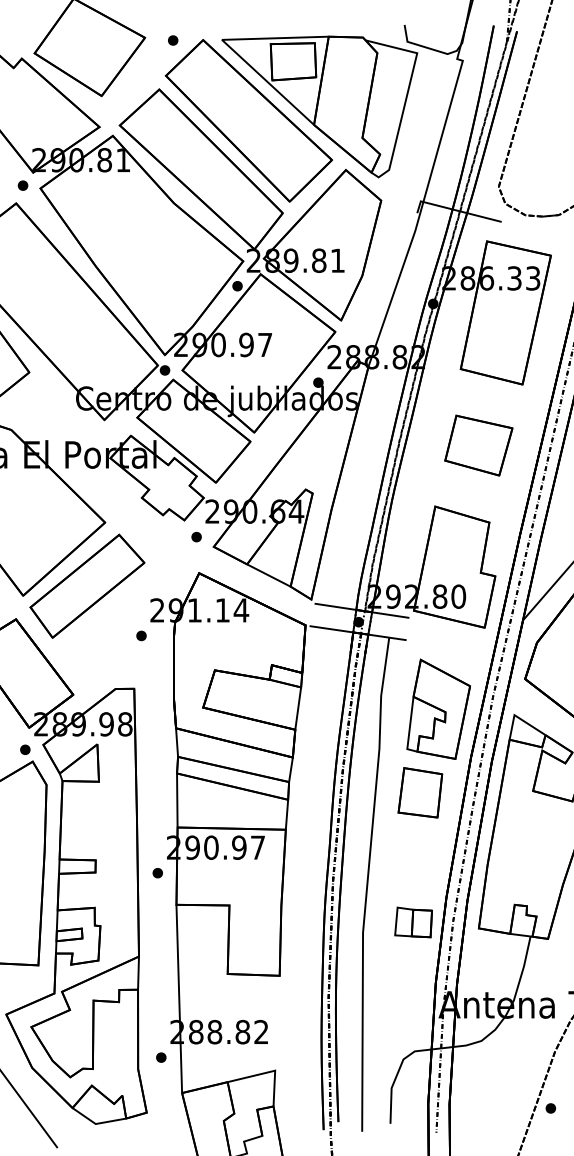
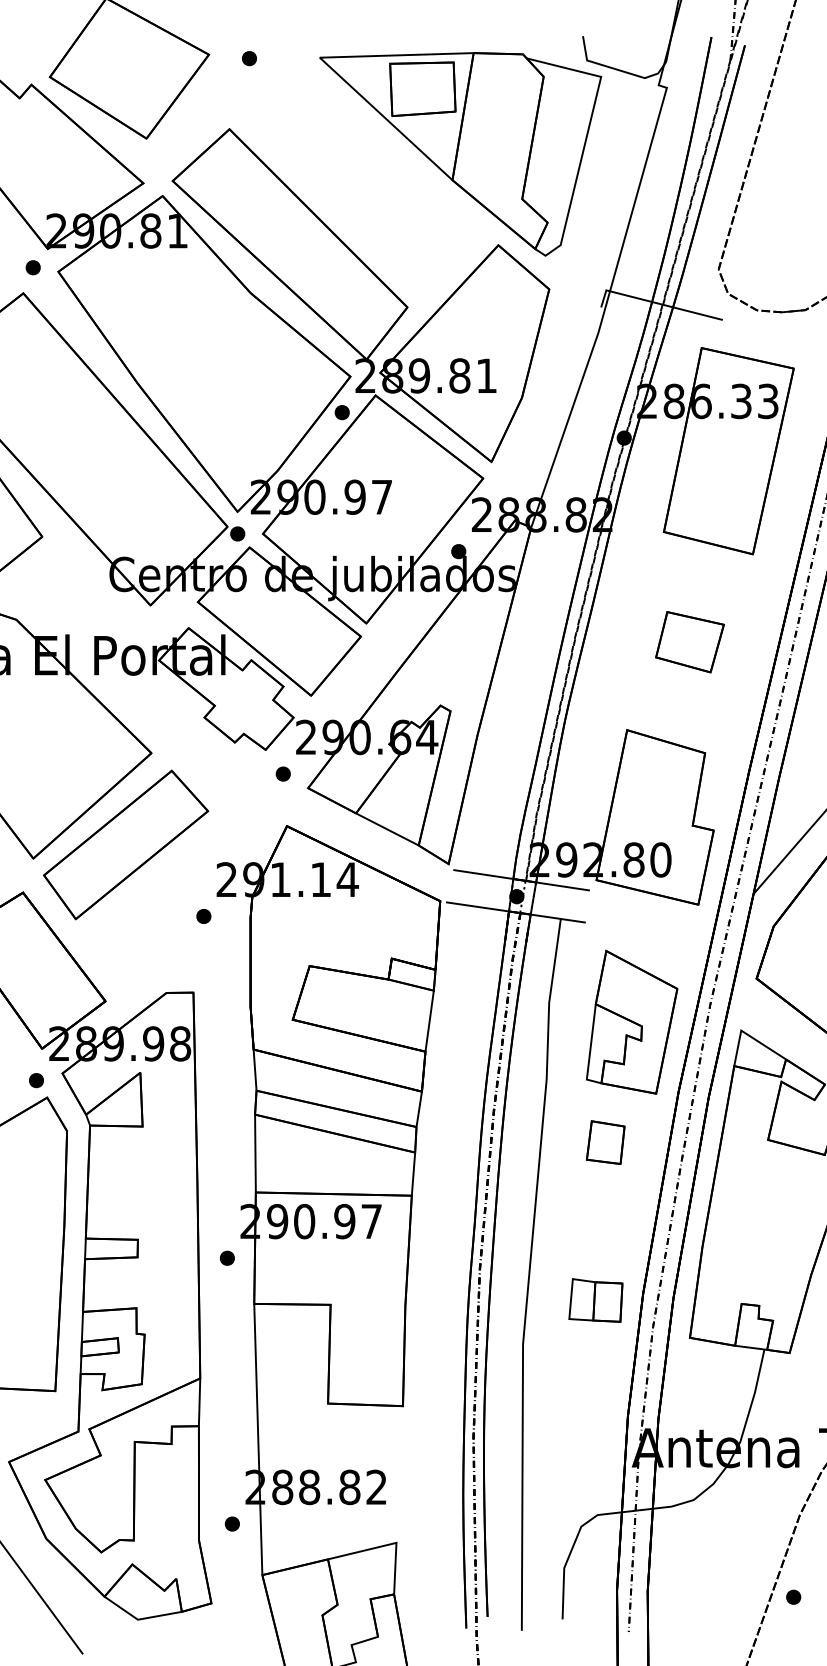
part: (248, 120) -> (358, 173), removed
part: (478, 445) -> (689, 642), size x0.7
part: (420, 792) -> (605, 1142), size x0.6
part: (413, 922) -> (595, 1300), moved

